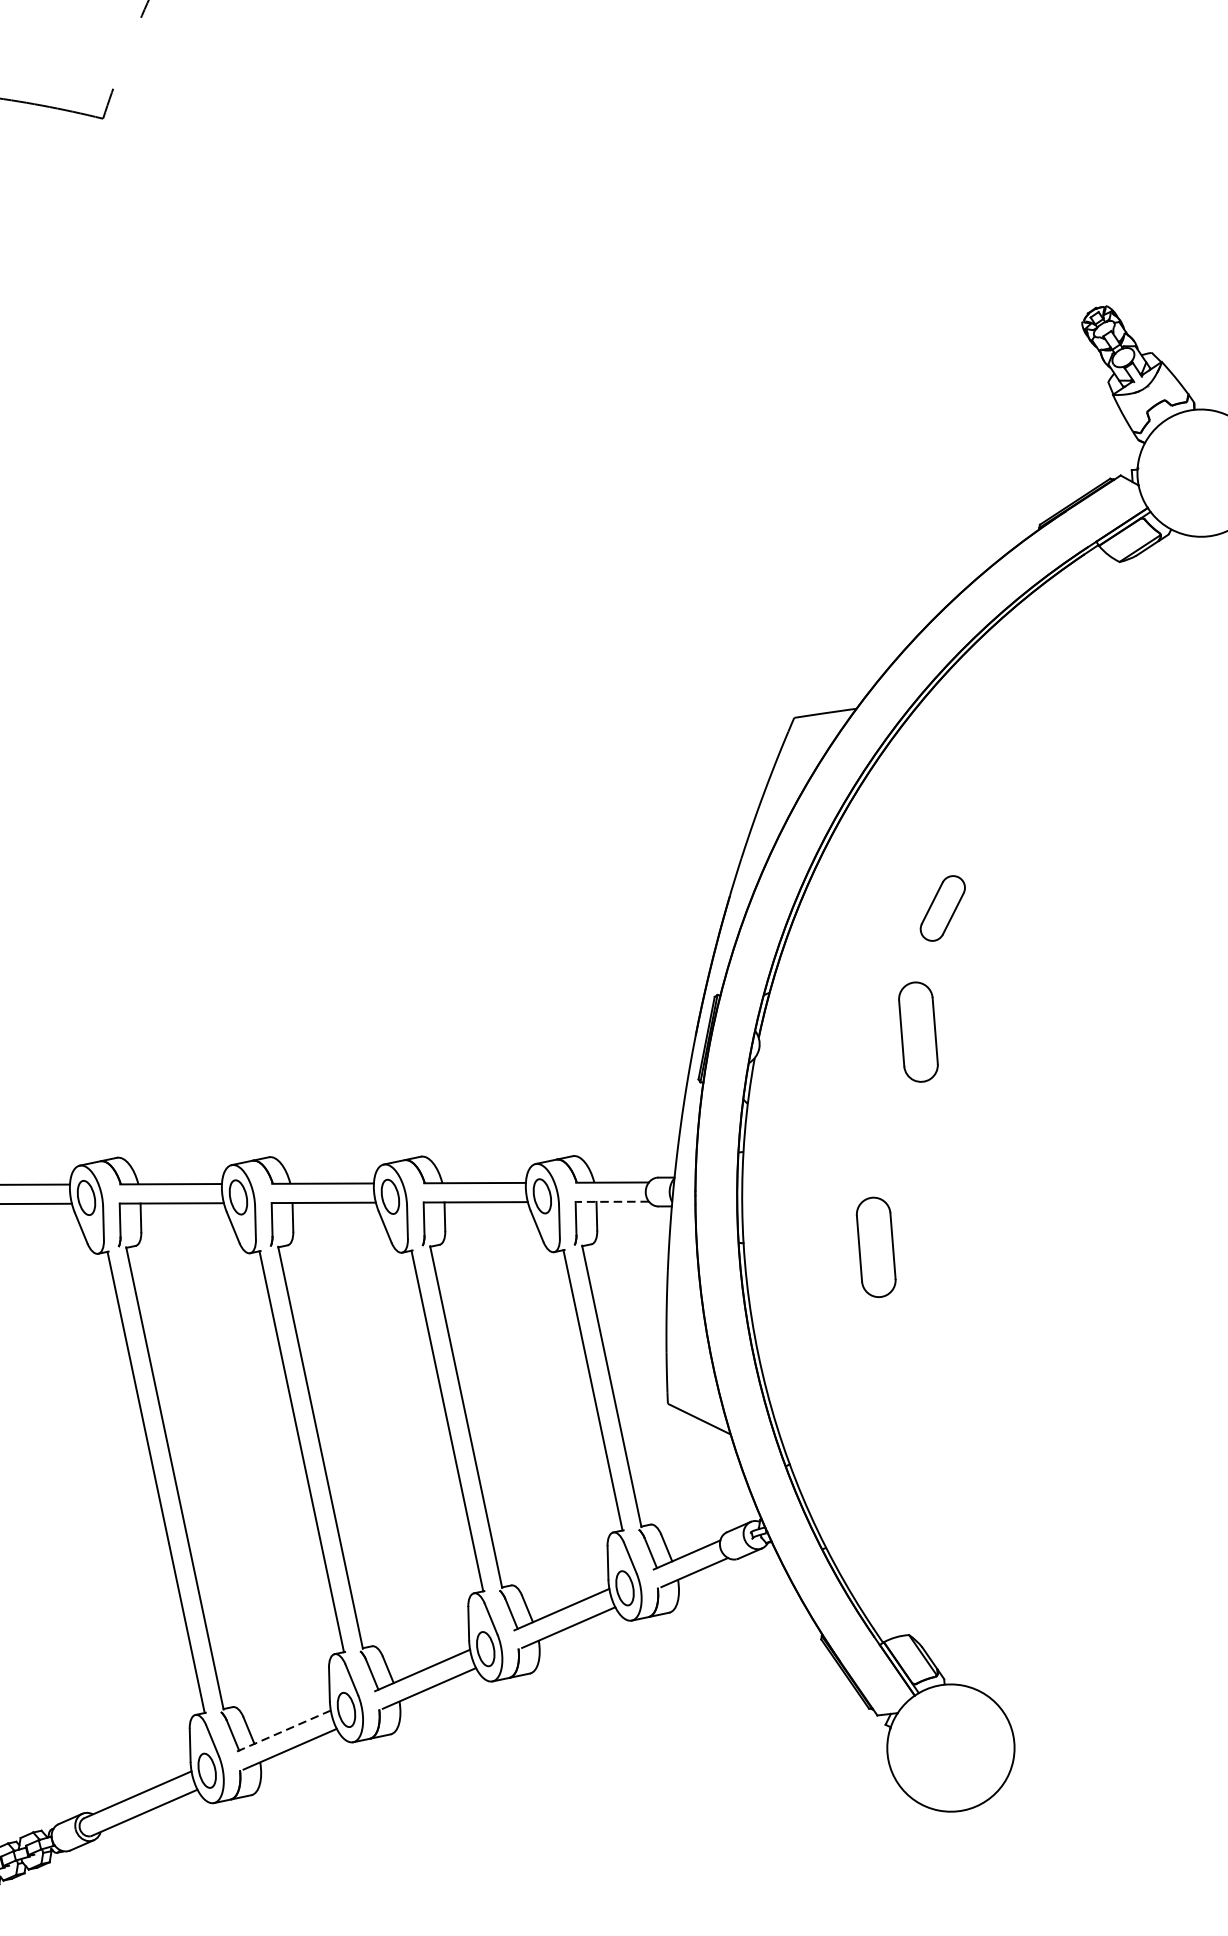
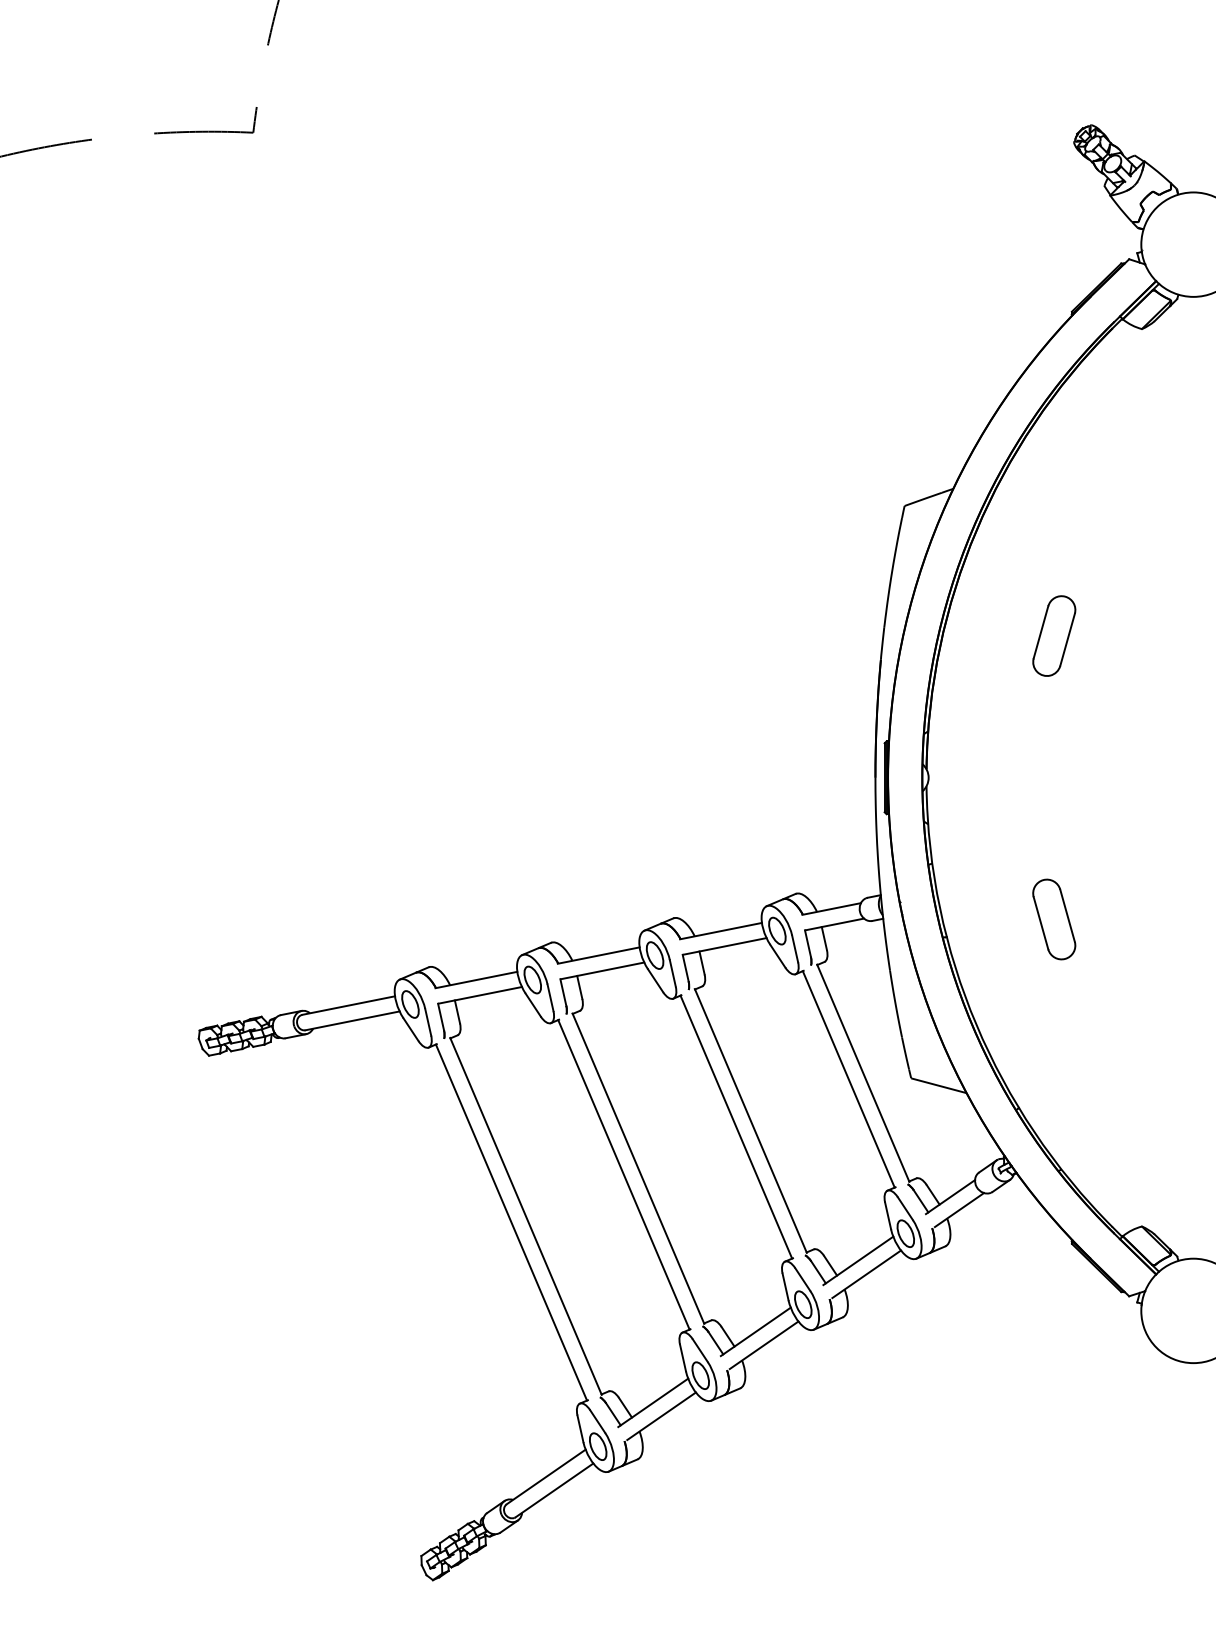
part: (943, 907) -> (1054, 635), size x1.43
part: (918, 1032) -> (1054, 739), removed
line: (612, 1201) -> (834, 924), dashed -> solid
line: (283, 1730) -> (653, 1402), dashed -> solid

